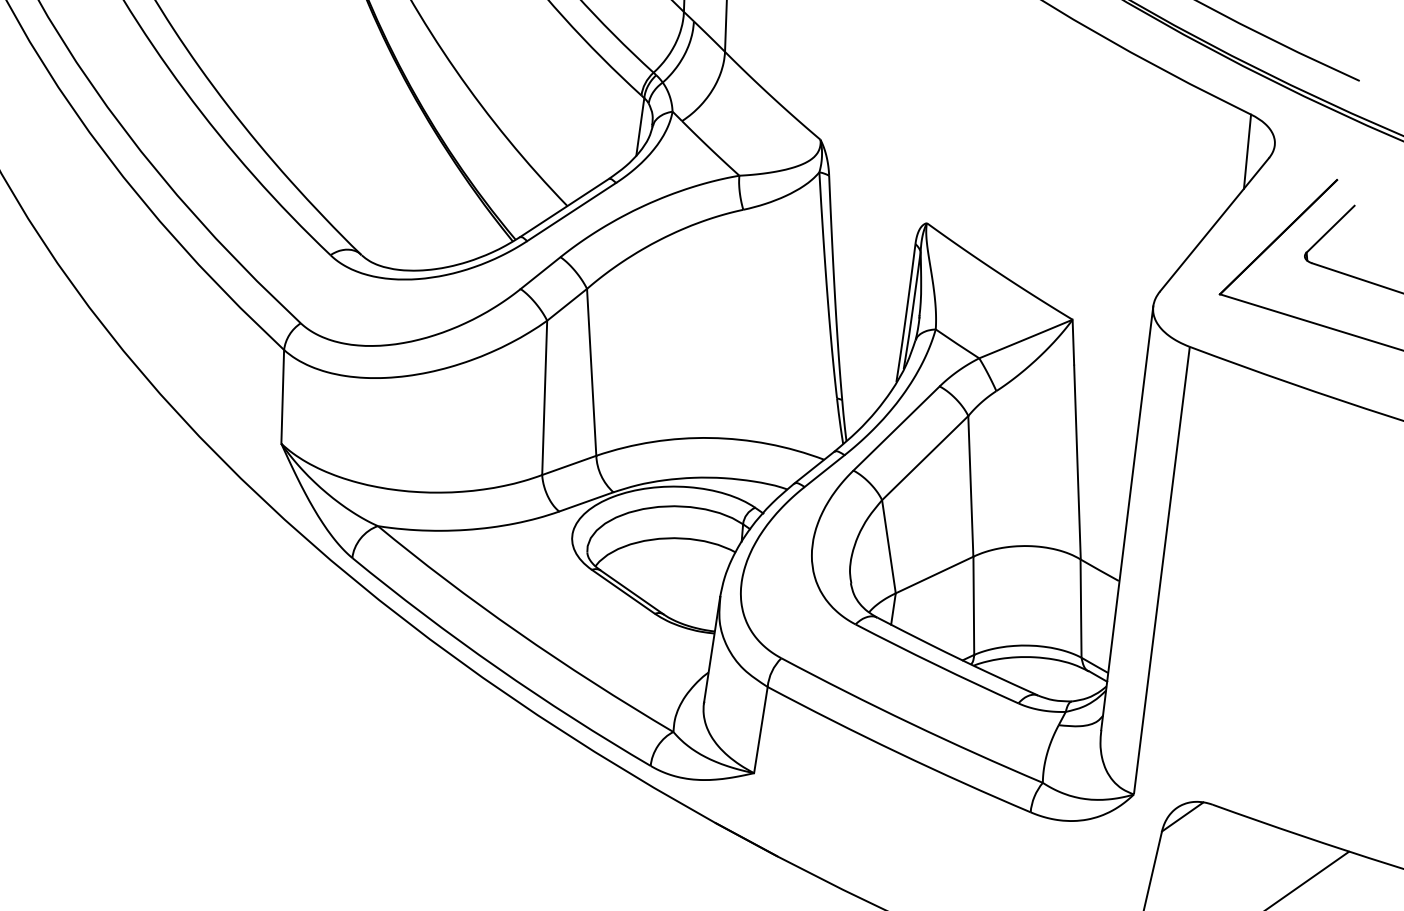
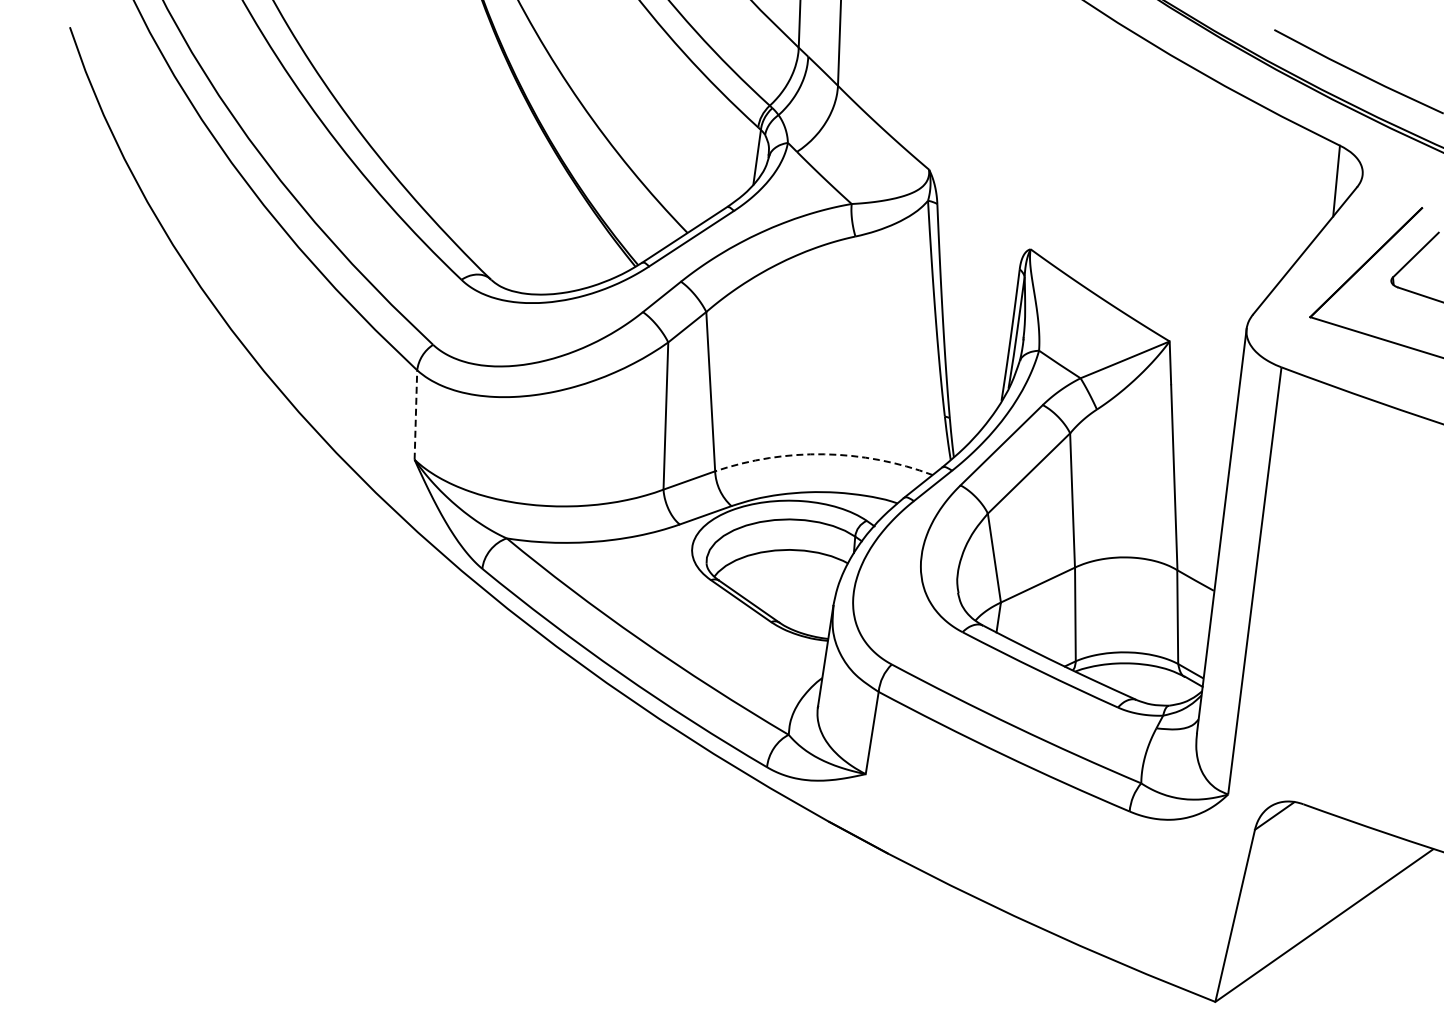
line: (282, 397) -> (415, 415), solid -> dashed
arc: (710, 438) -> (824, 454), solid -> dashed

